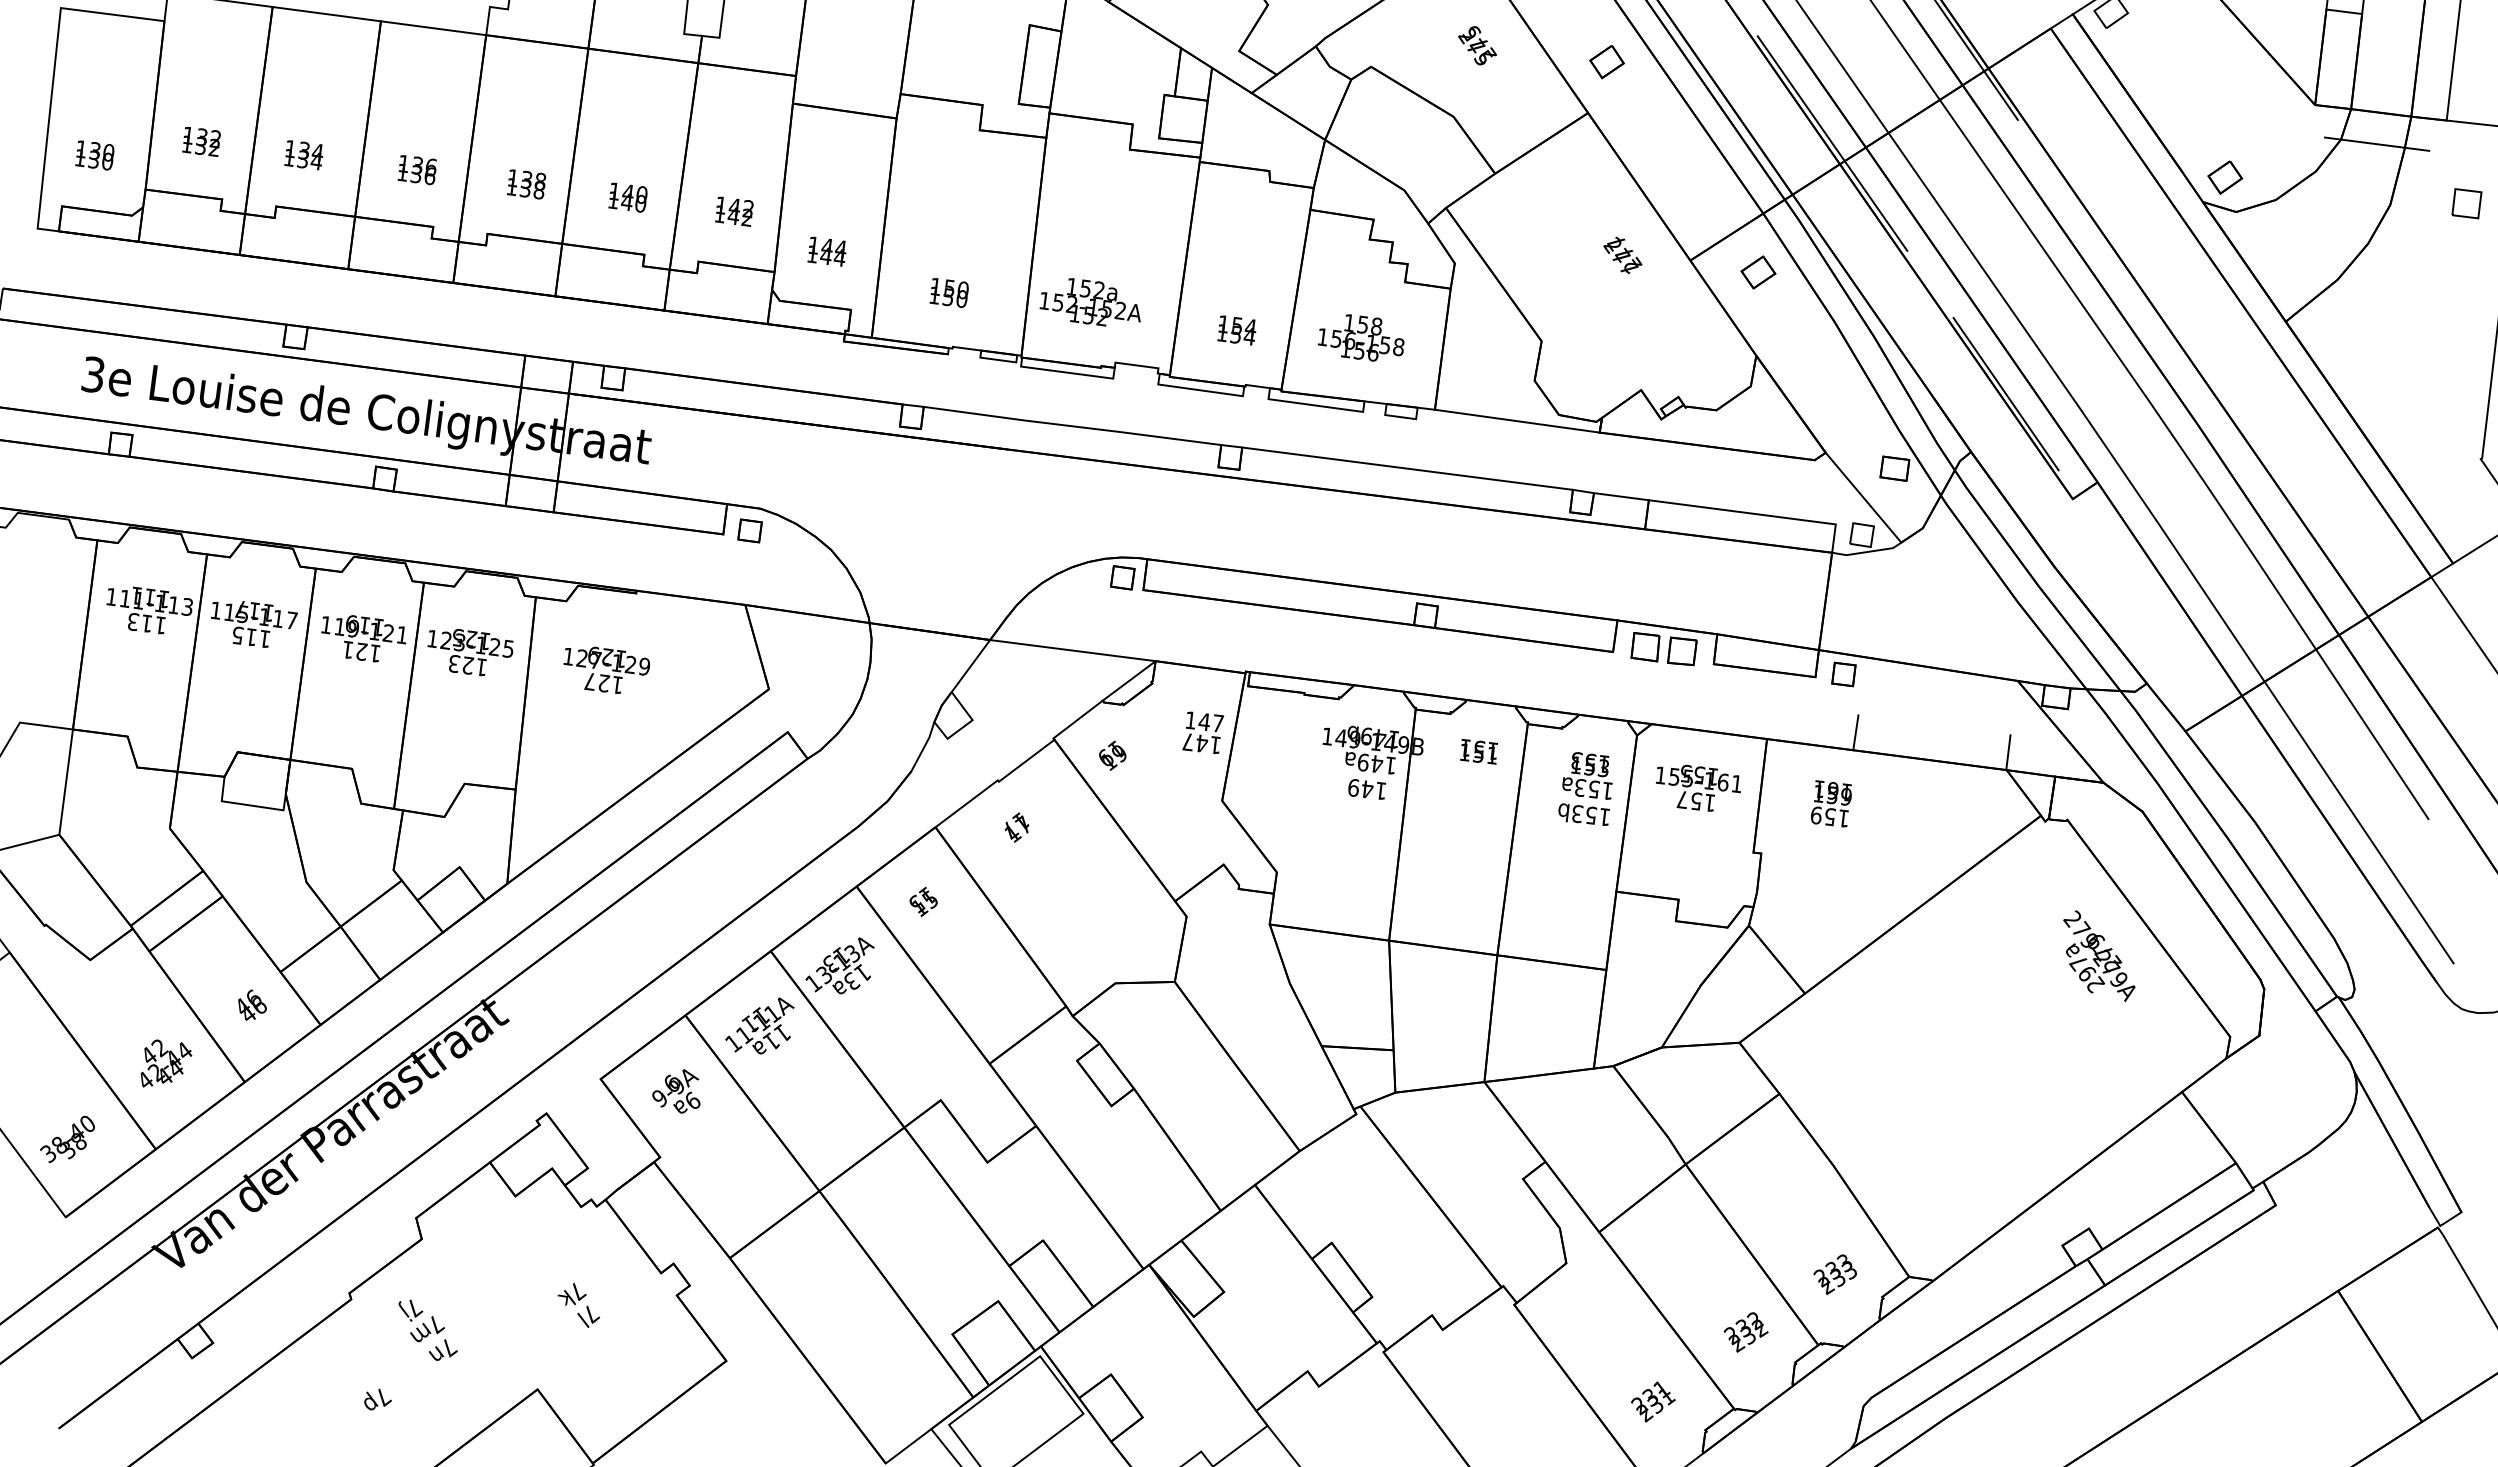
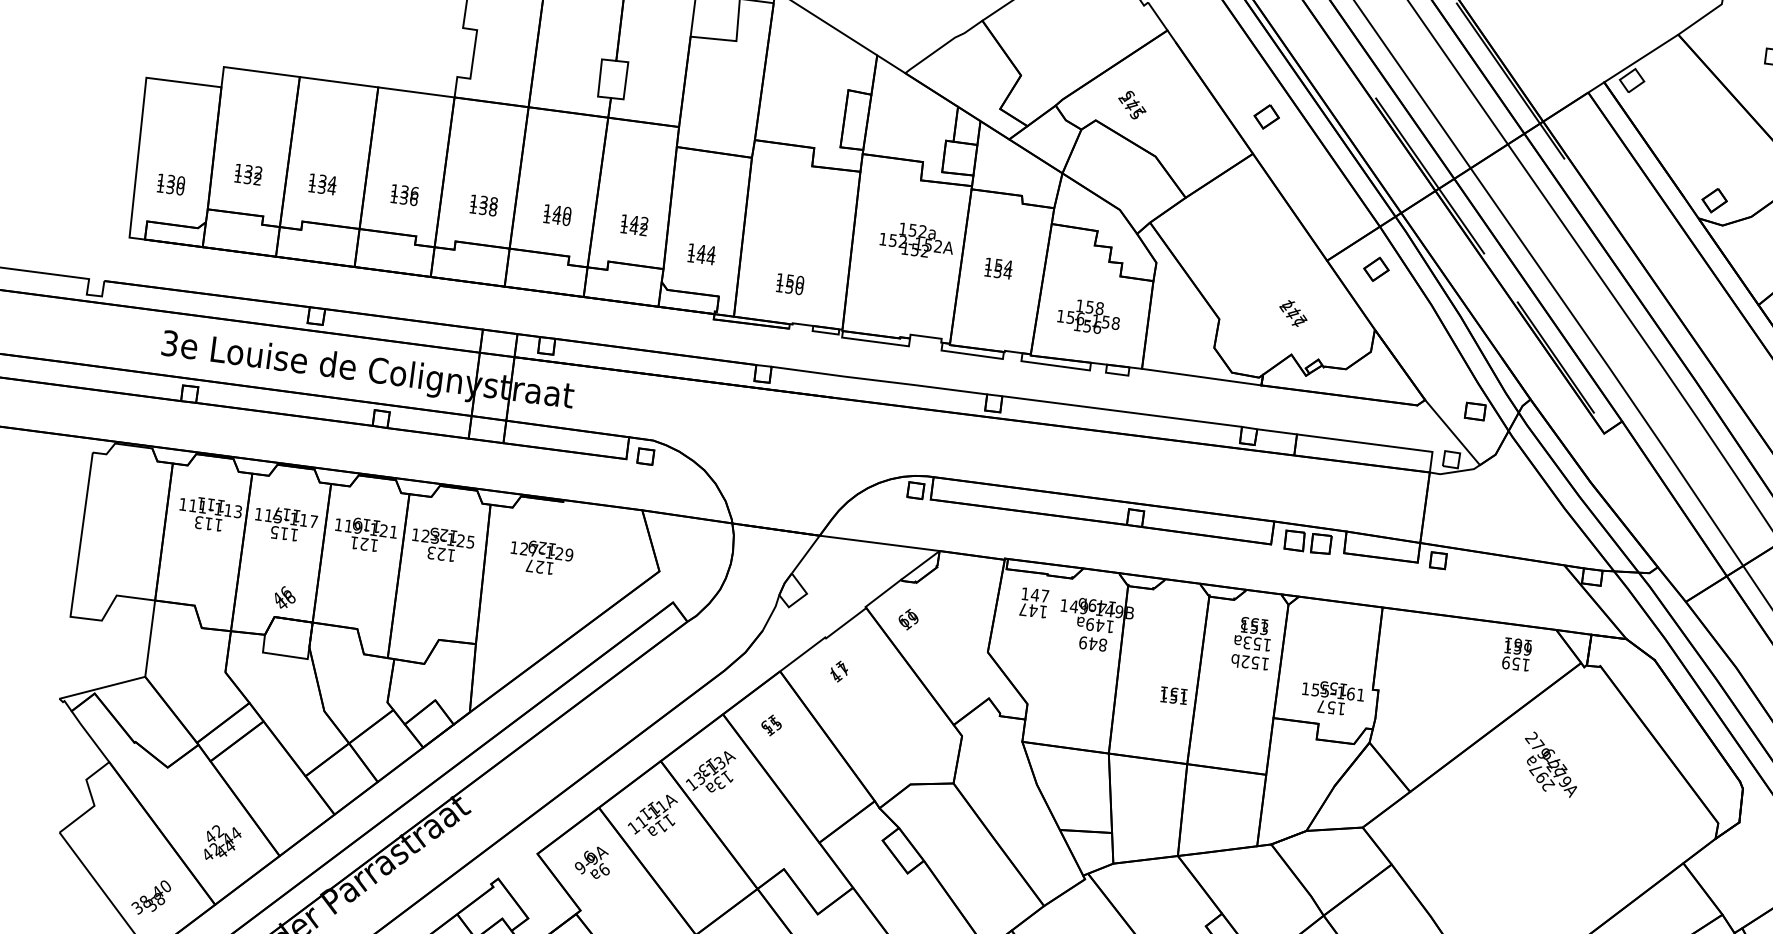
text: (1477, 45) -> (1132, 104), moved
text: (1622, 254) -> (1293, 312), moved
text: (1089, 302) -> (915, 240), moved
text: (1236, 330) -> (998, 268), moved
text: (1203, 732) -> (1034, 602), moved
line: (1855, 732) -> (1446, 602), removed
text: (1478, 751) -> (1173, 695), moved
line: (2008, 752) -> (1557, 617), removed
text: (1697, 787) -> (1332, 697), moved
text: (1380, 790) -> (1102, 644), 149 -> 849
text: (1831, 803) -> (1517, 654), moved
text: (1577, 813) -> (1245, 661), 153b -> 152b
text: (2099, 956) -> (1551, 765), moved
text: (252, 1004) -> (285, 596), moved

